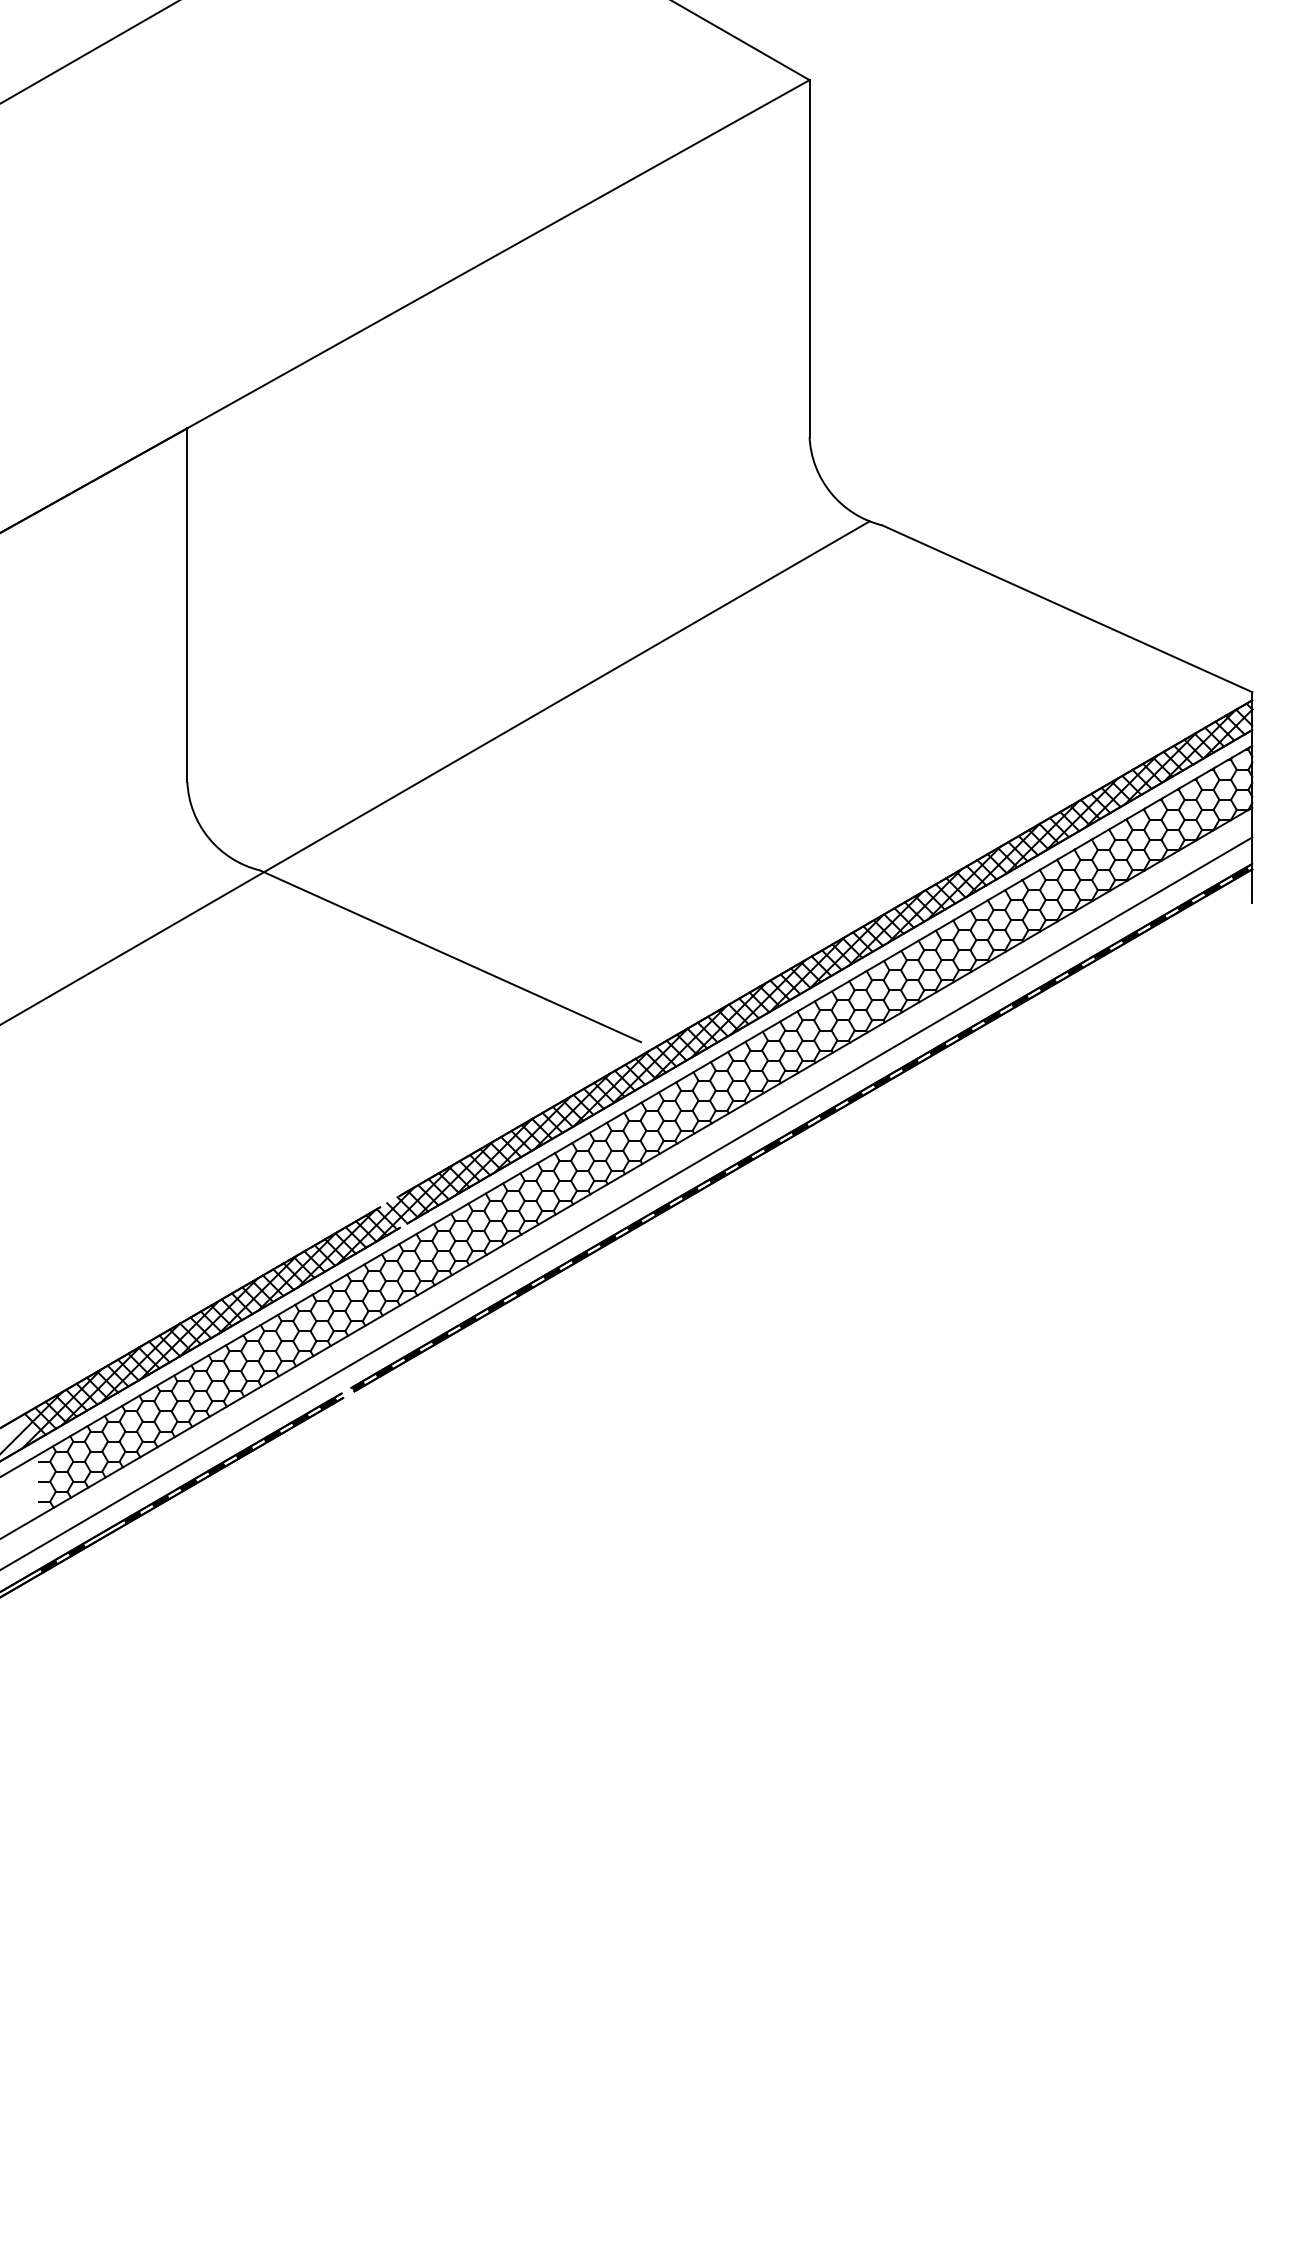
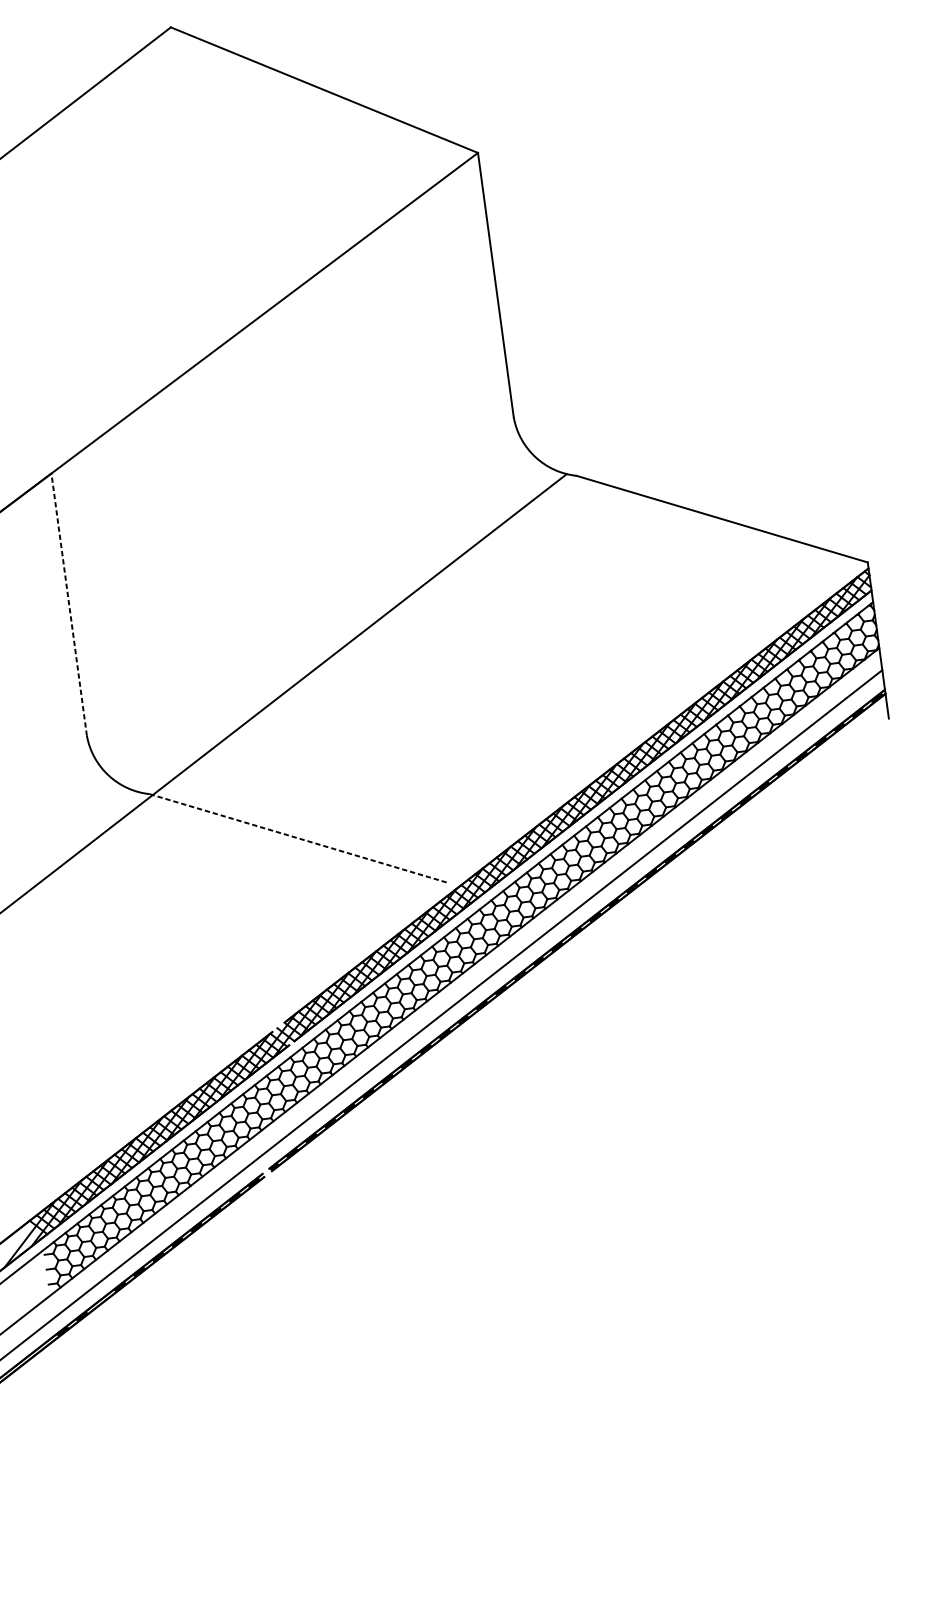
line: (187, 605) -> (69, 604), solid -> dashed
line: (450, 956) -> (299, 838), solid -> dashed

